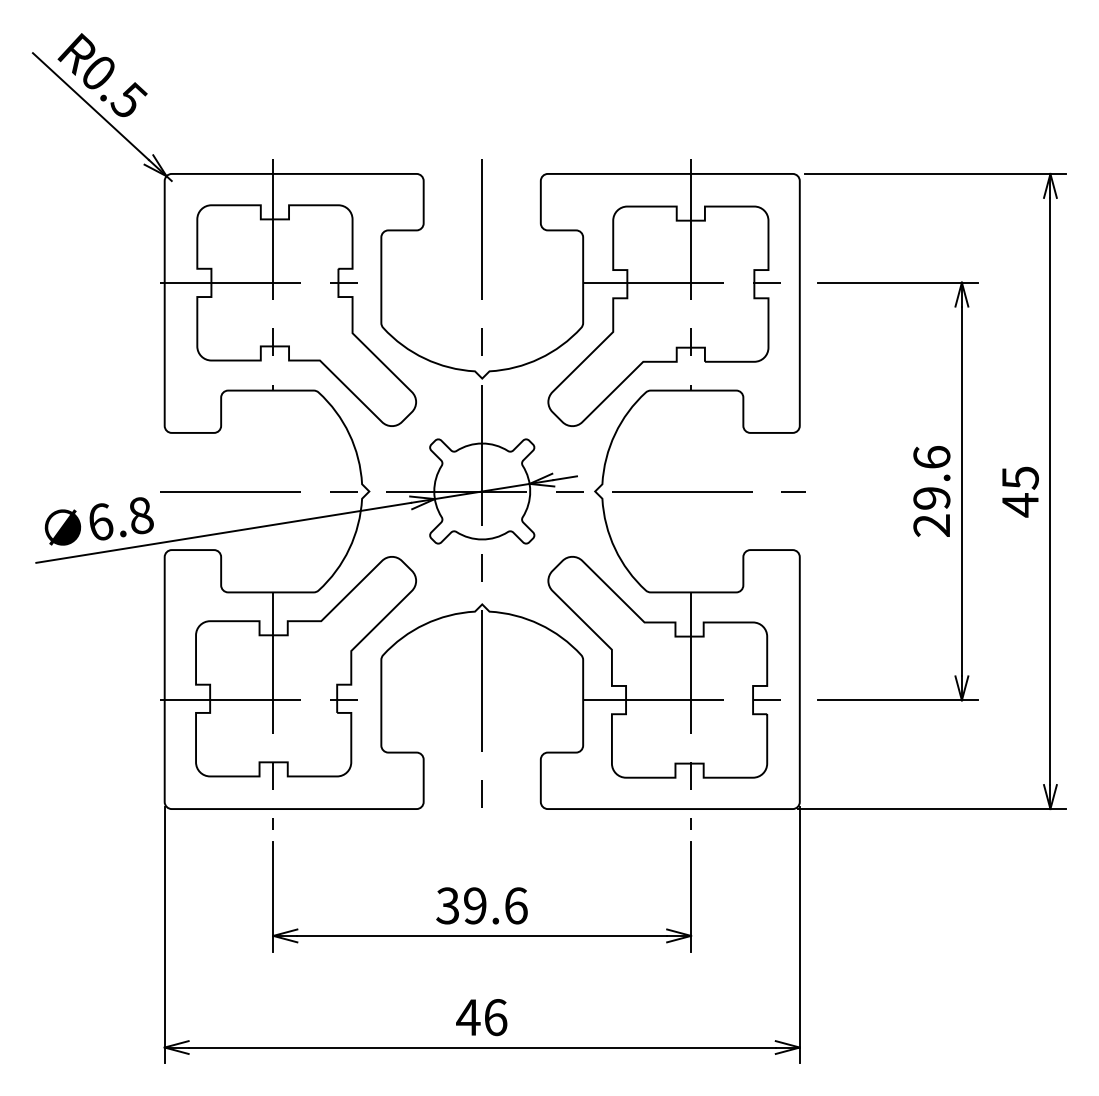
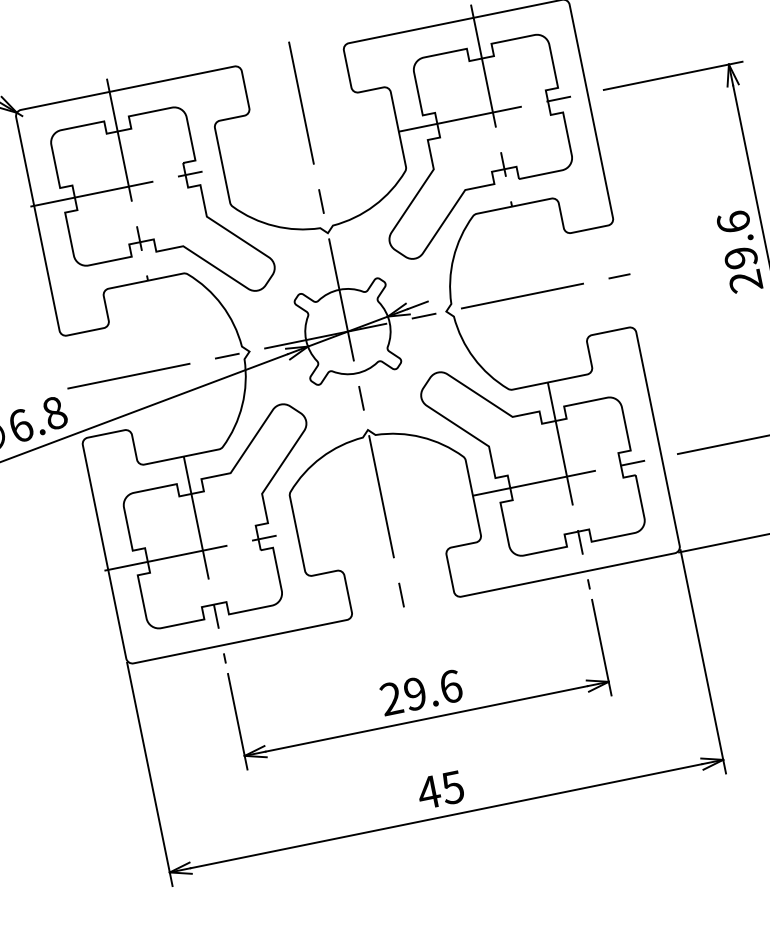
text: (447, 905) -> (391, 698), 39.6 -> 29.6
text: (495, 1017) -> (452, 787), 46 -> 45

